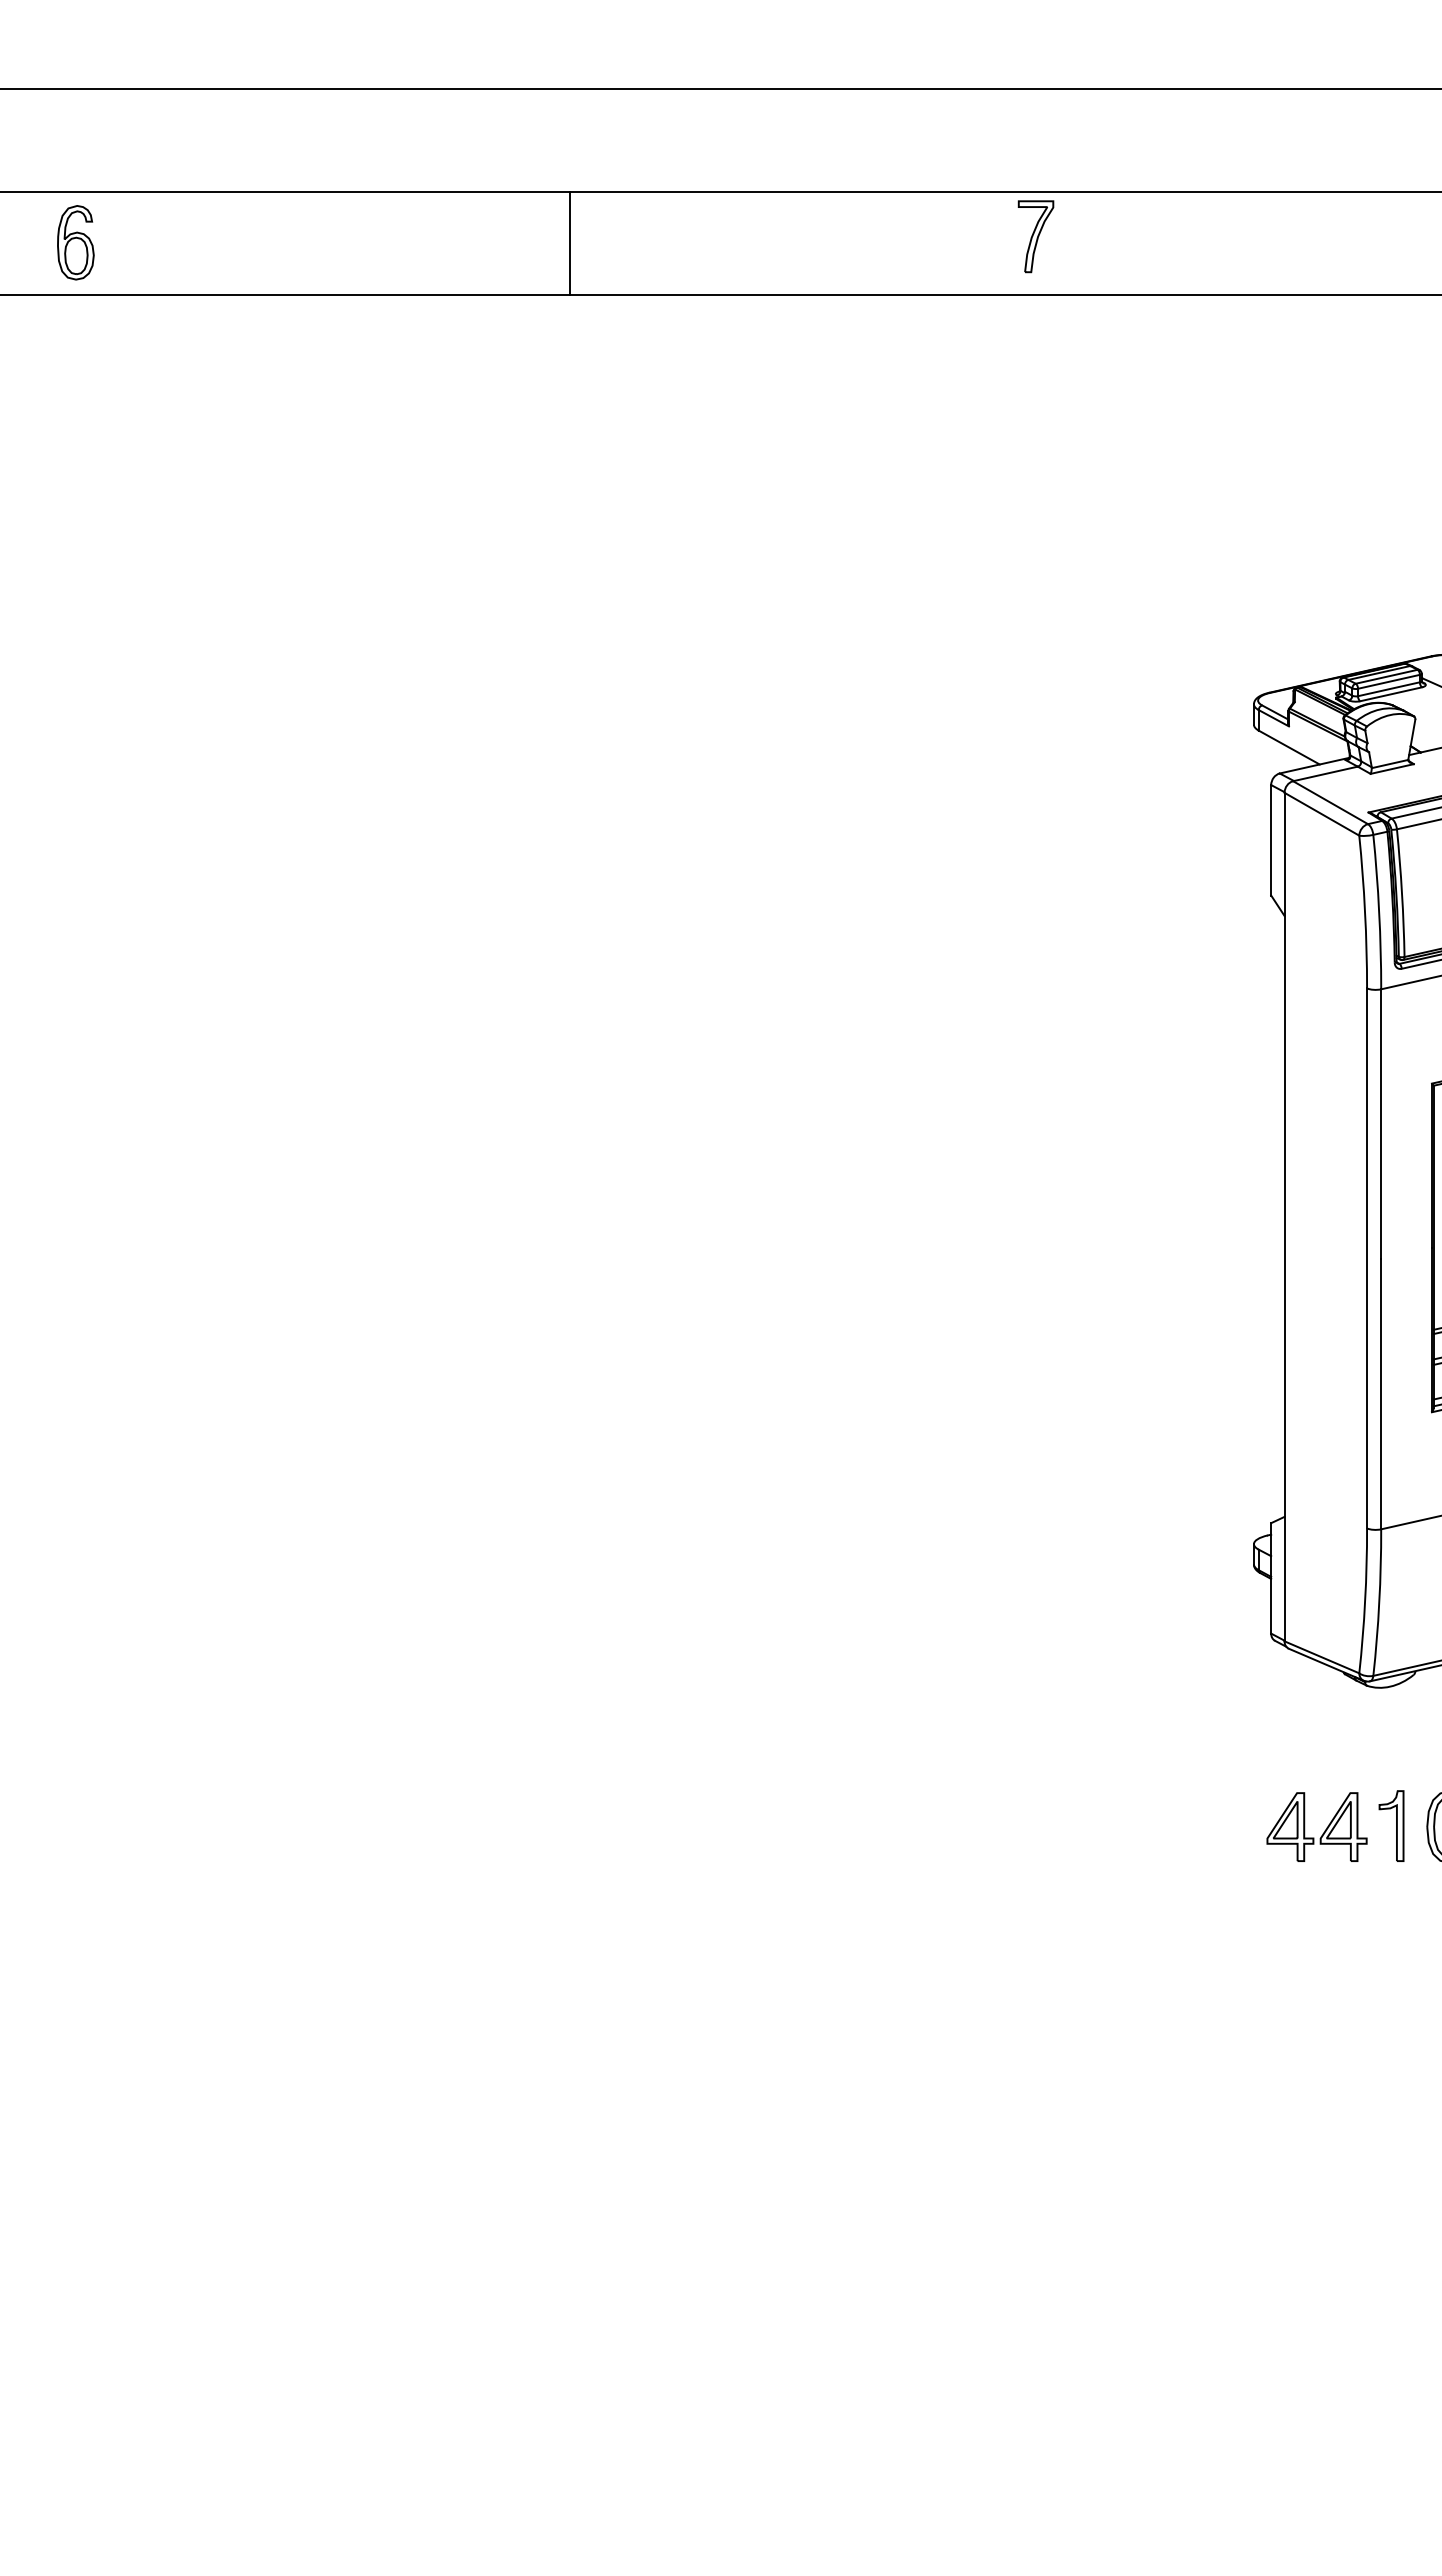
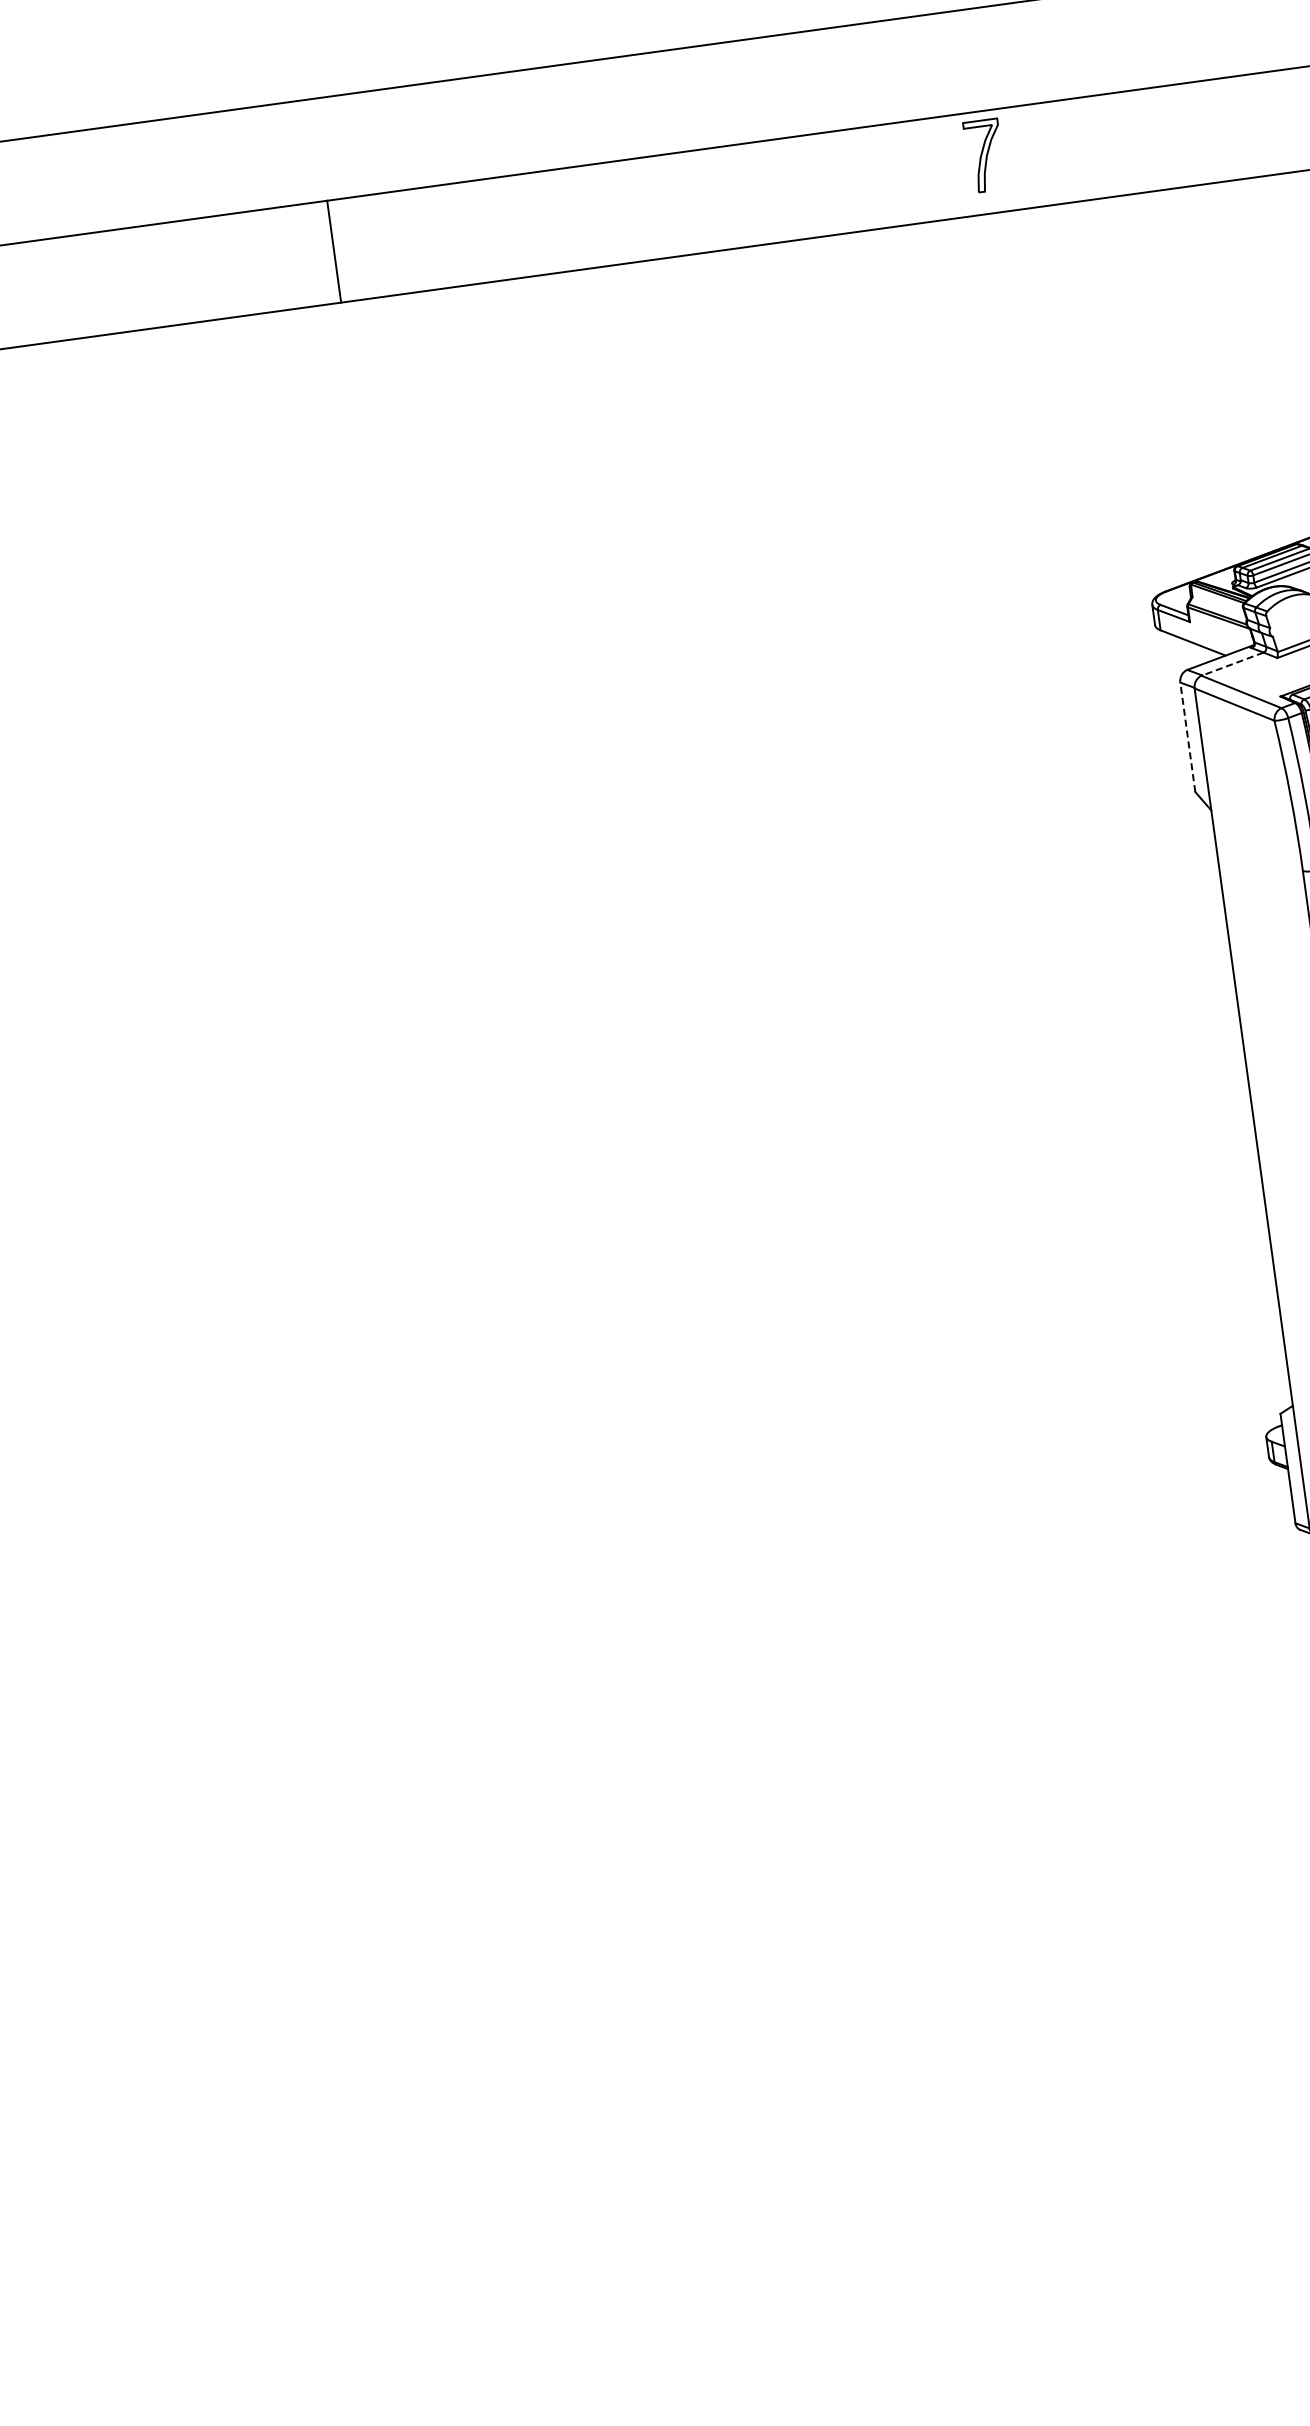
part: (1035, 236) -> (984, 155), moved
line: (570, 242) -> (334, 250), moved
line: (1325, 773) -> (1232, 663), solid -> dashed
line: (1271, 839) -> (1188, 736), solid -> dashed

